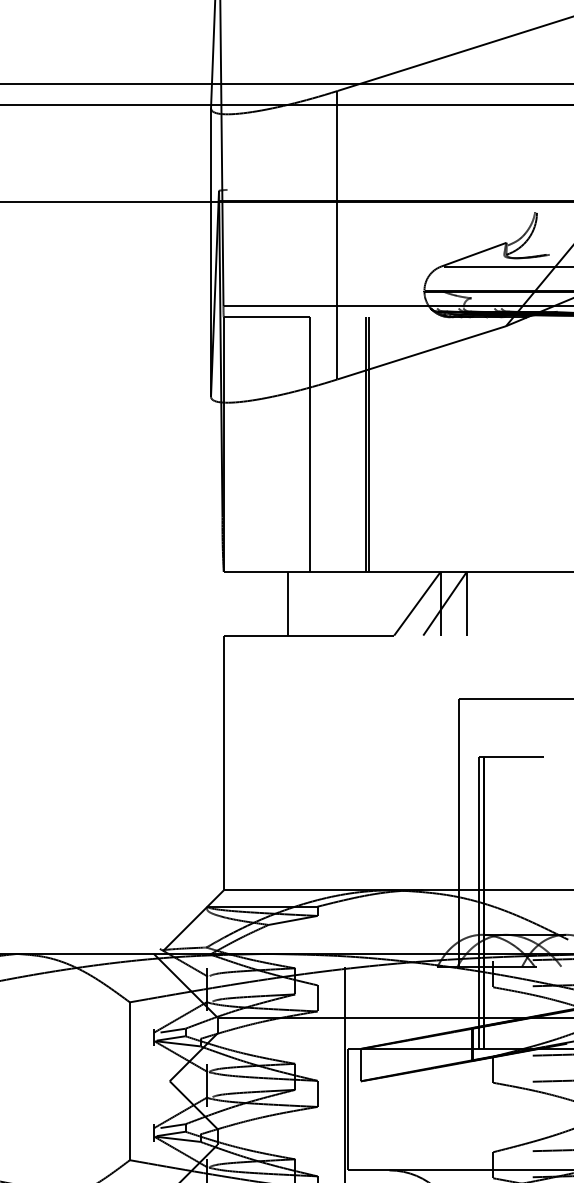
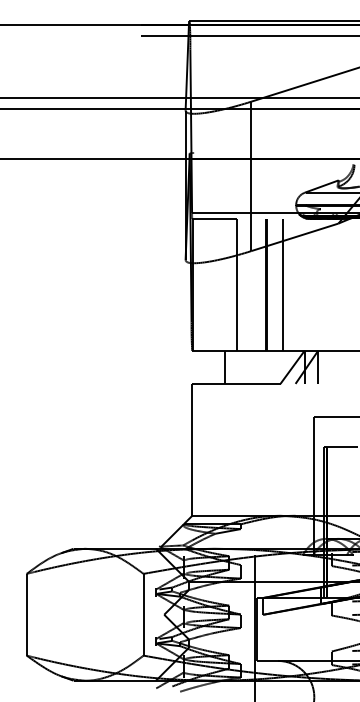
line: (399, 443) -> (283, 284), added

